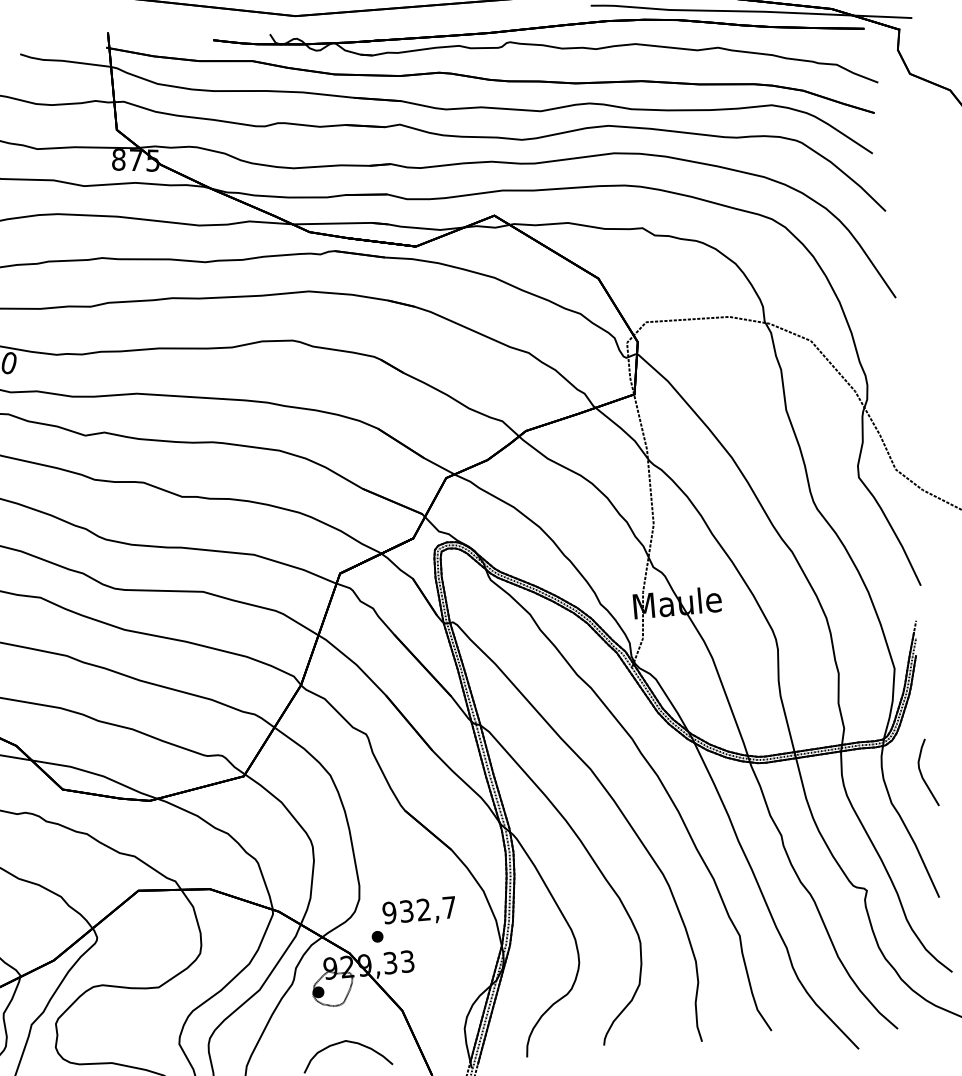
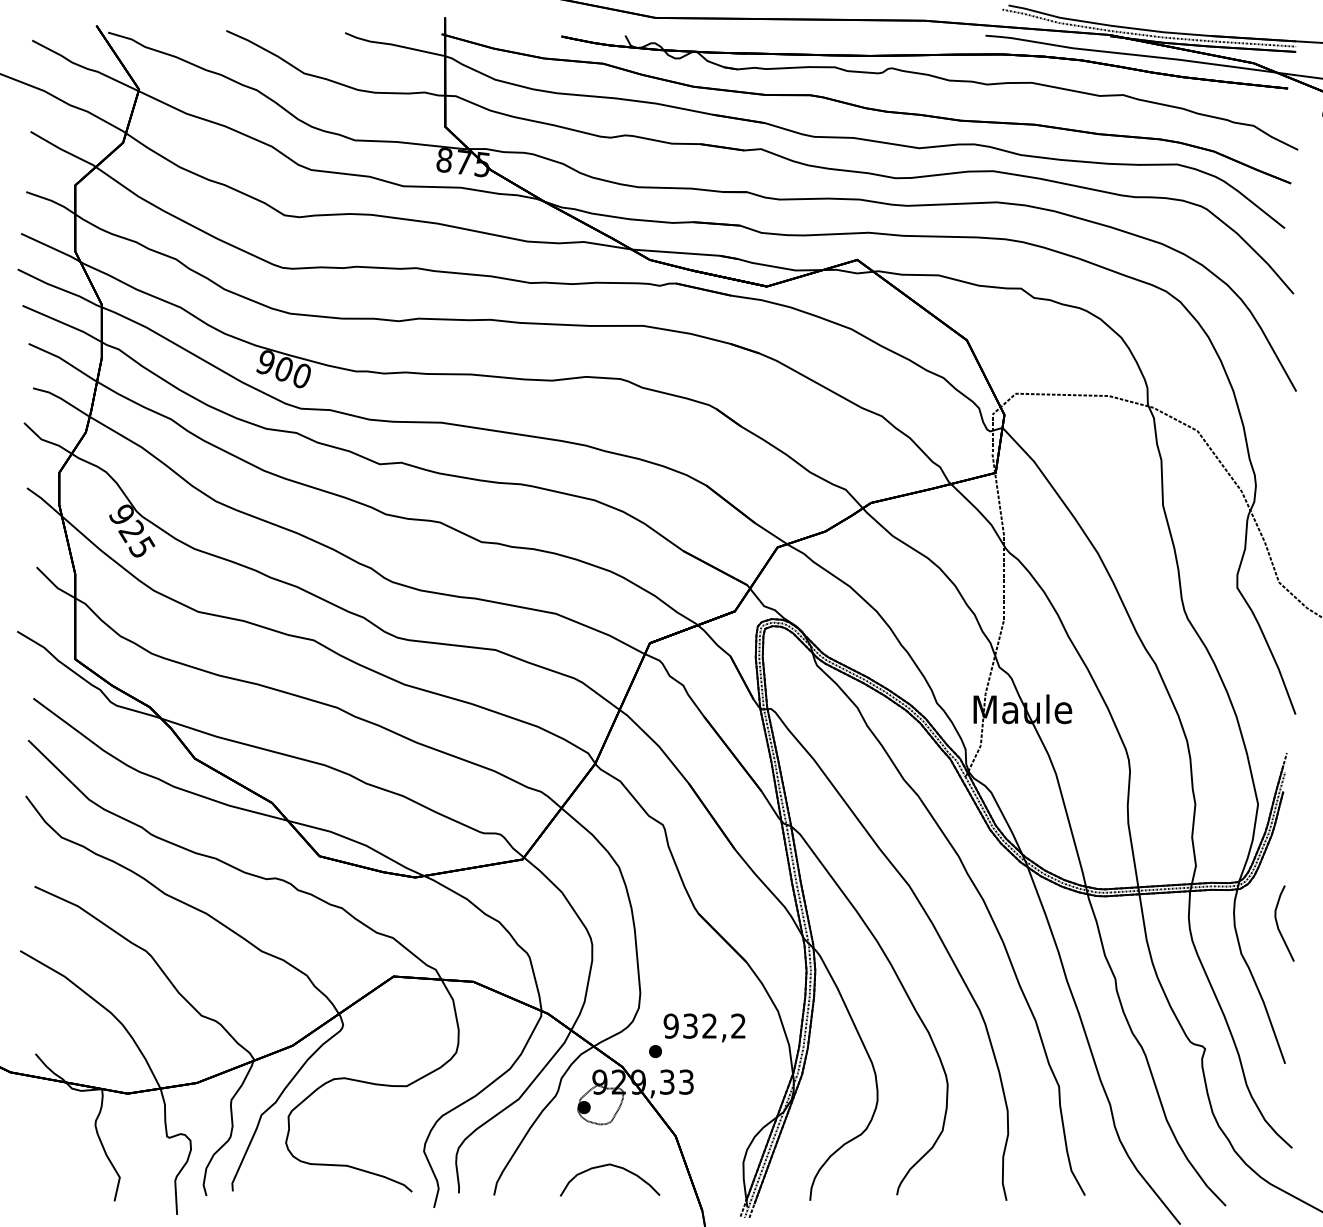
text: (449, 906) -> (738, 1025), 932,7 -> 932,2

